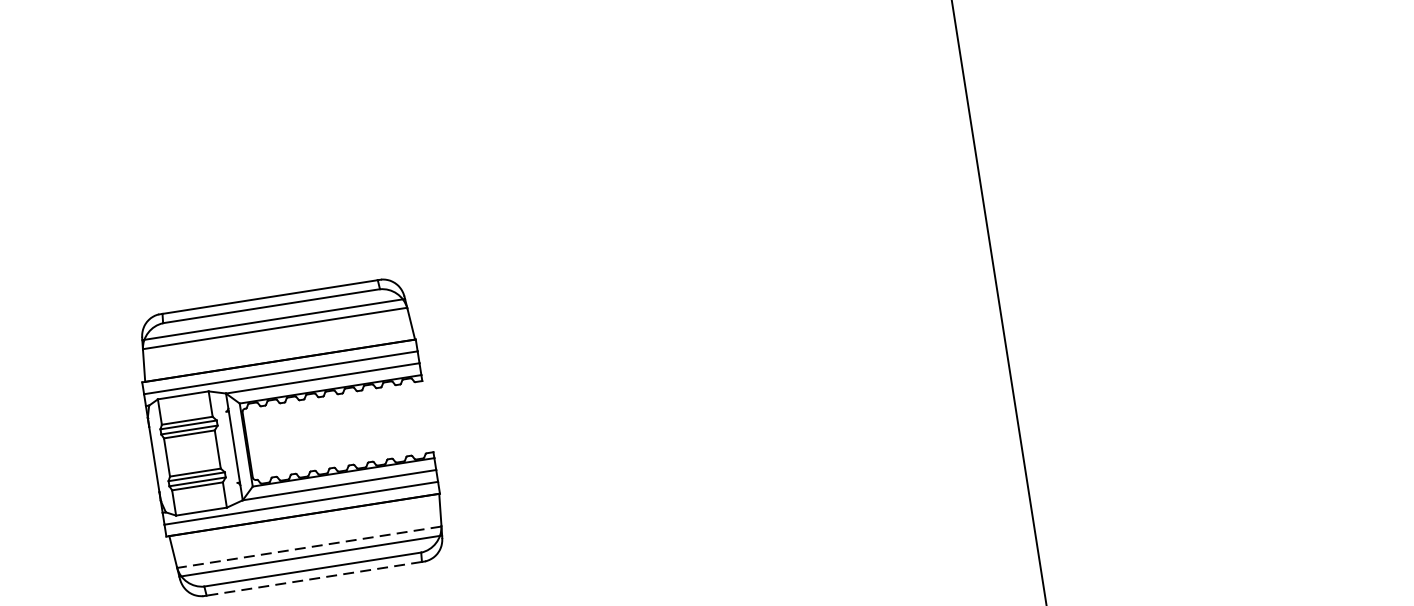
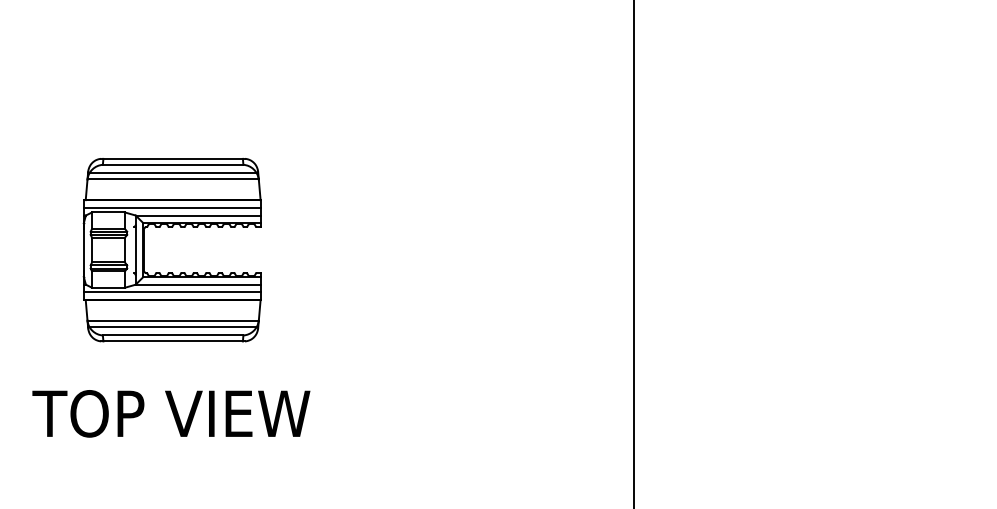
line: (309, 546) -> (173, 320), dashed -> solid
line: (314, 578) -> (173, 341), dashed -> solid

